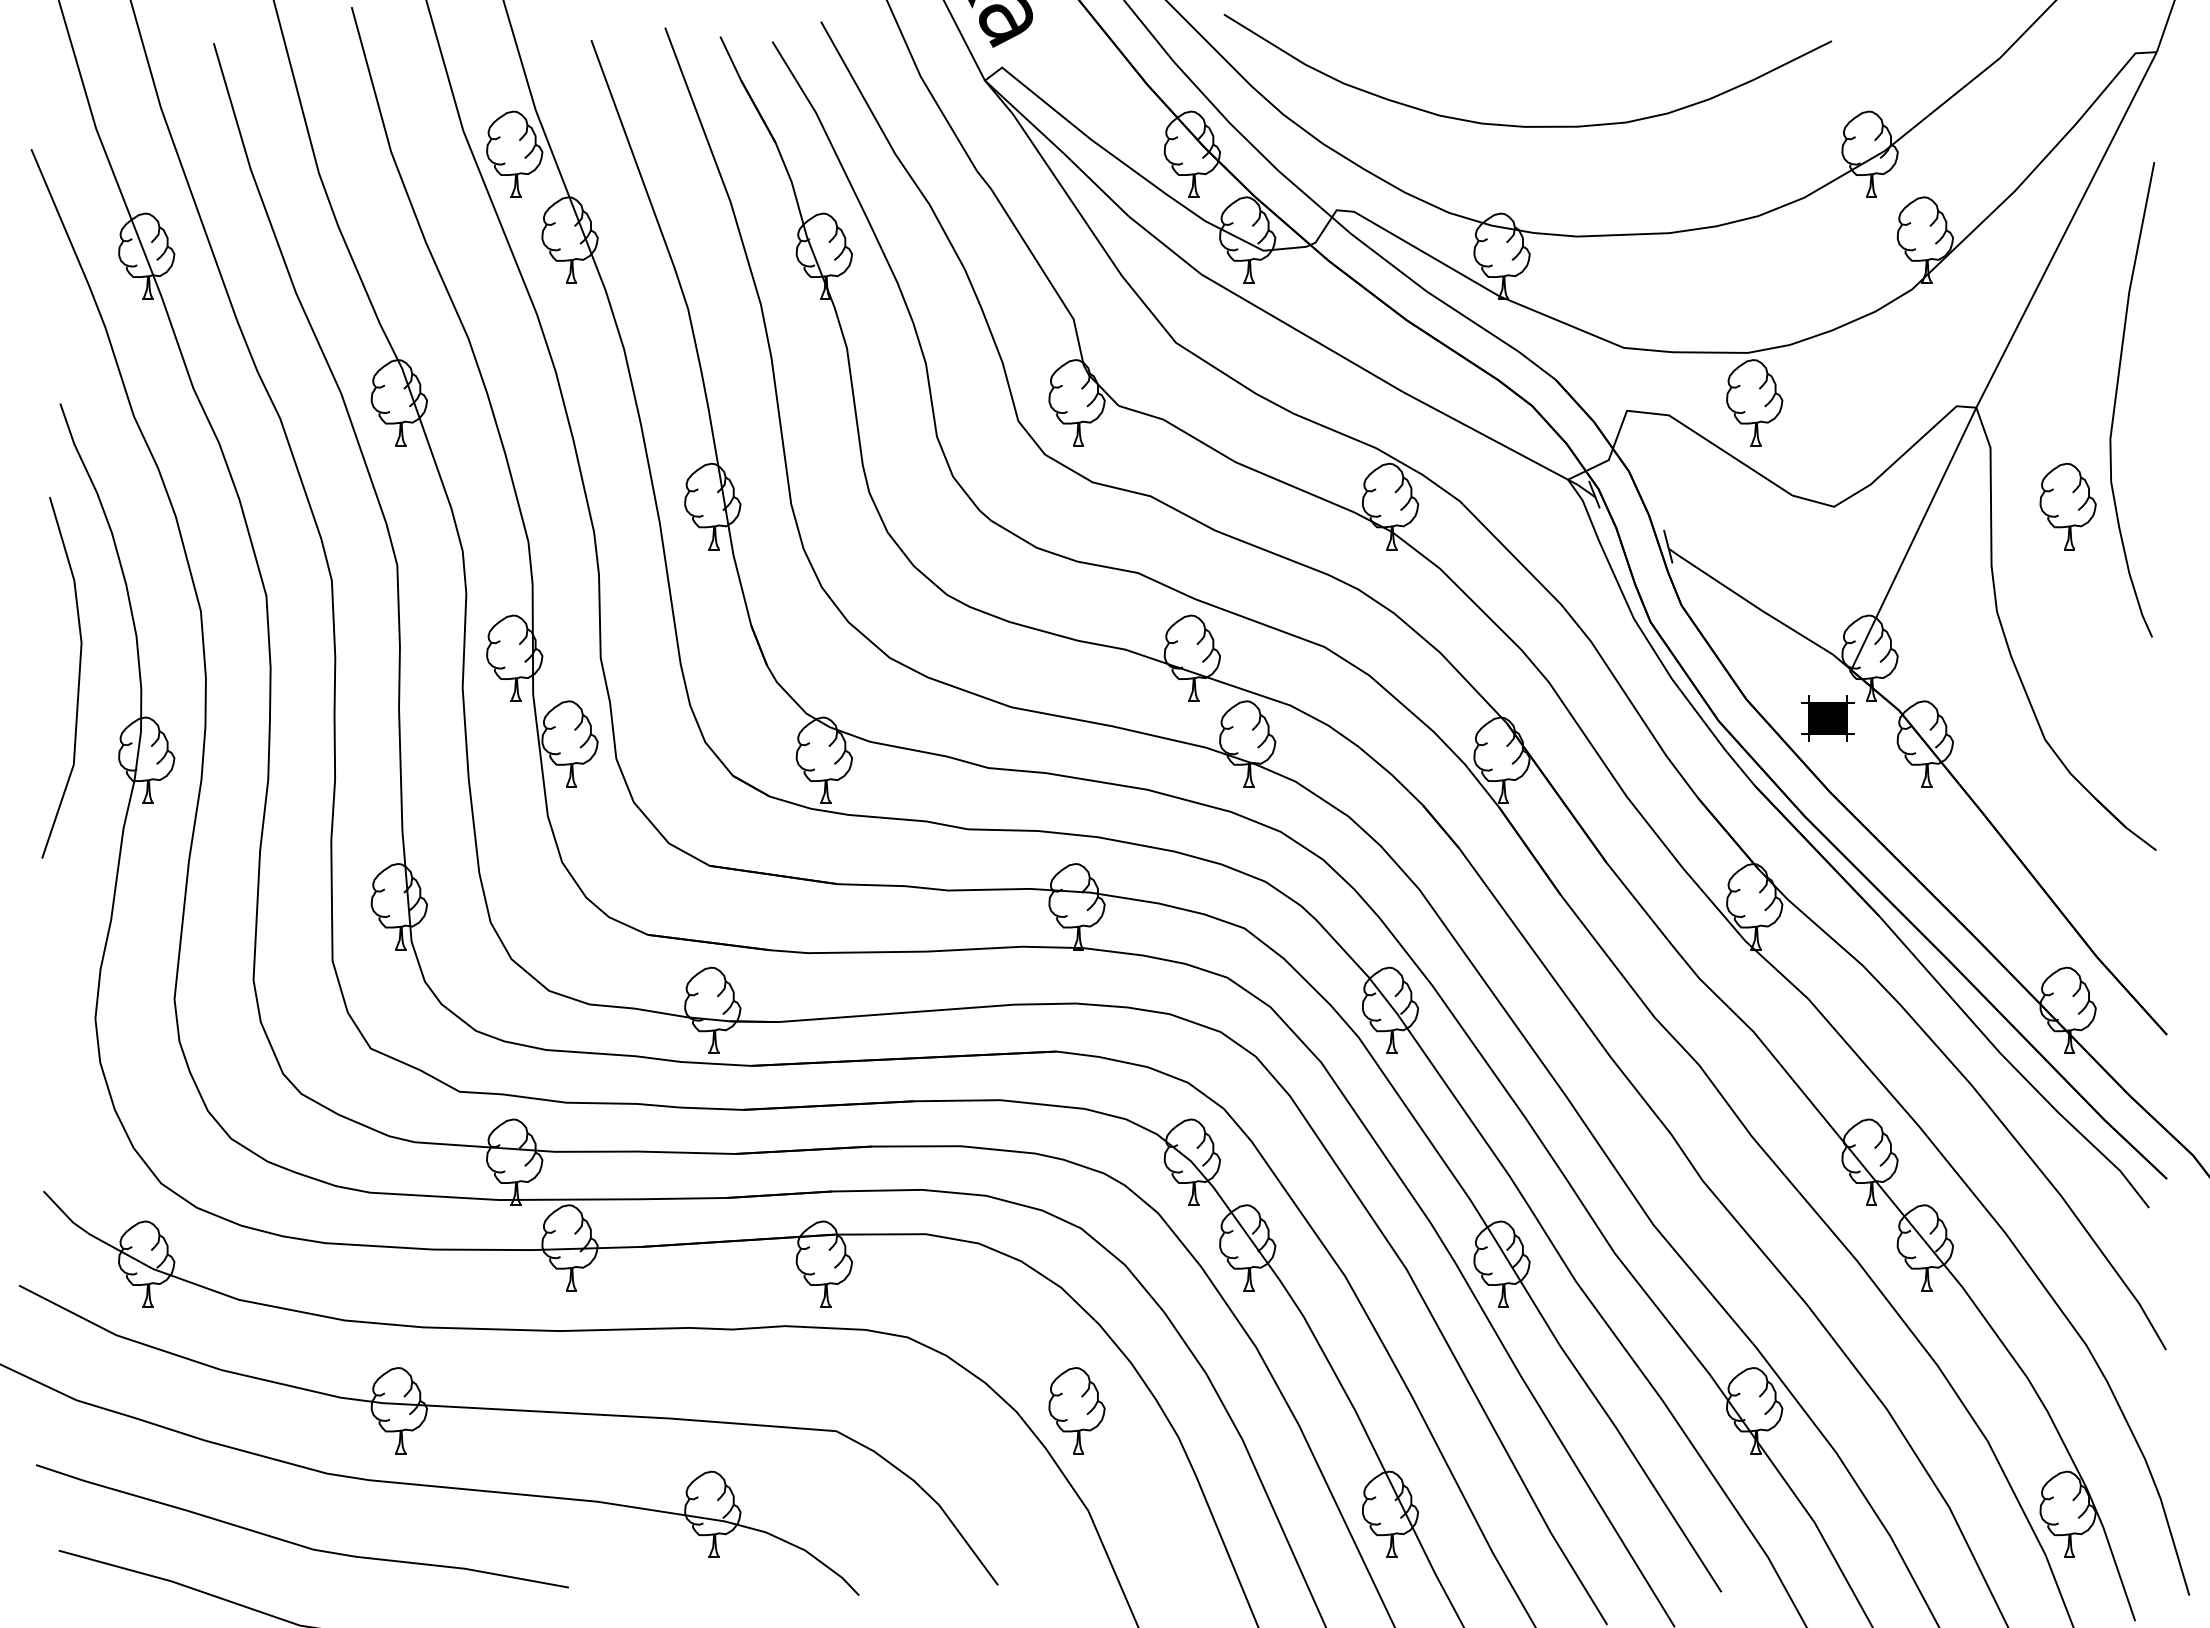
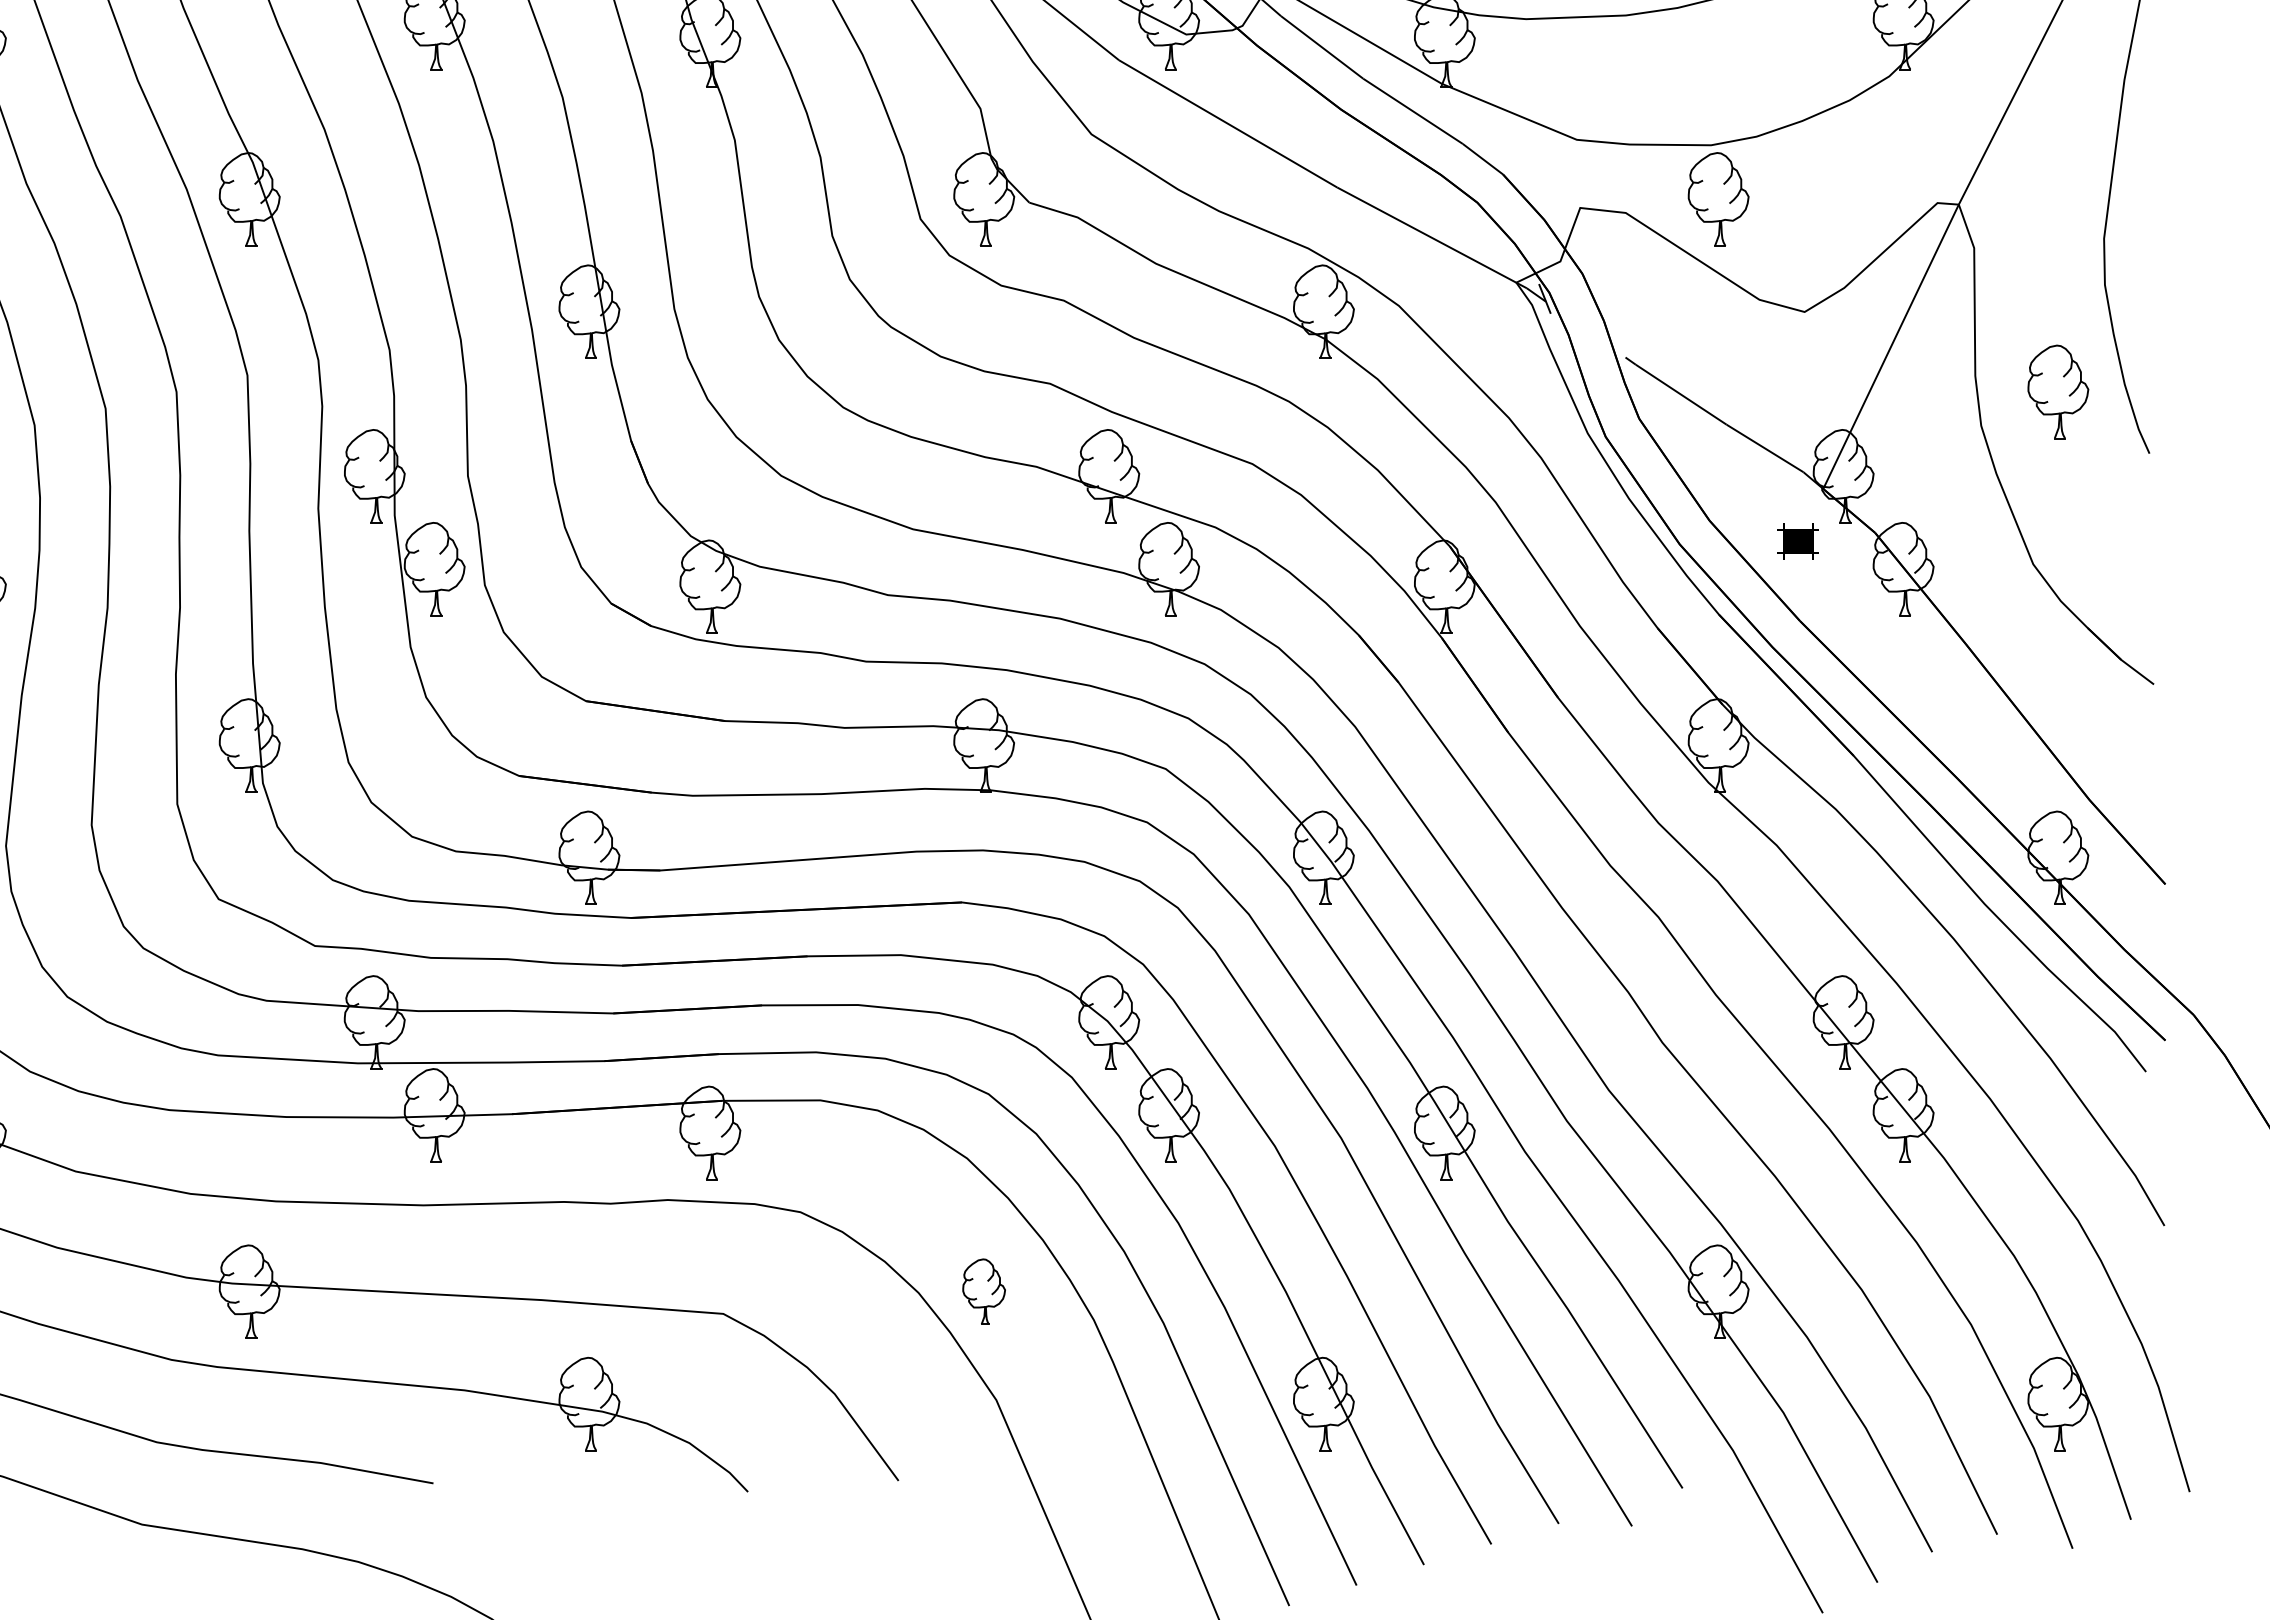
part: (2067, 506) -> (2057, 391), moved
line: (1667, 546) -> (1624, 355), removed
part: (1827, 718) -> (1797, 541), size x0.7
part: (1076, 1410) -> (983, 1291), size x0.7

